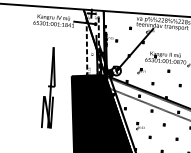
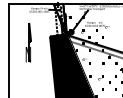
part: (49, 87) -> (28, 42), moved

